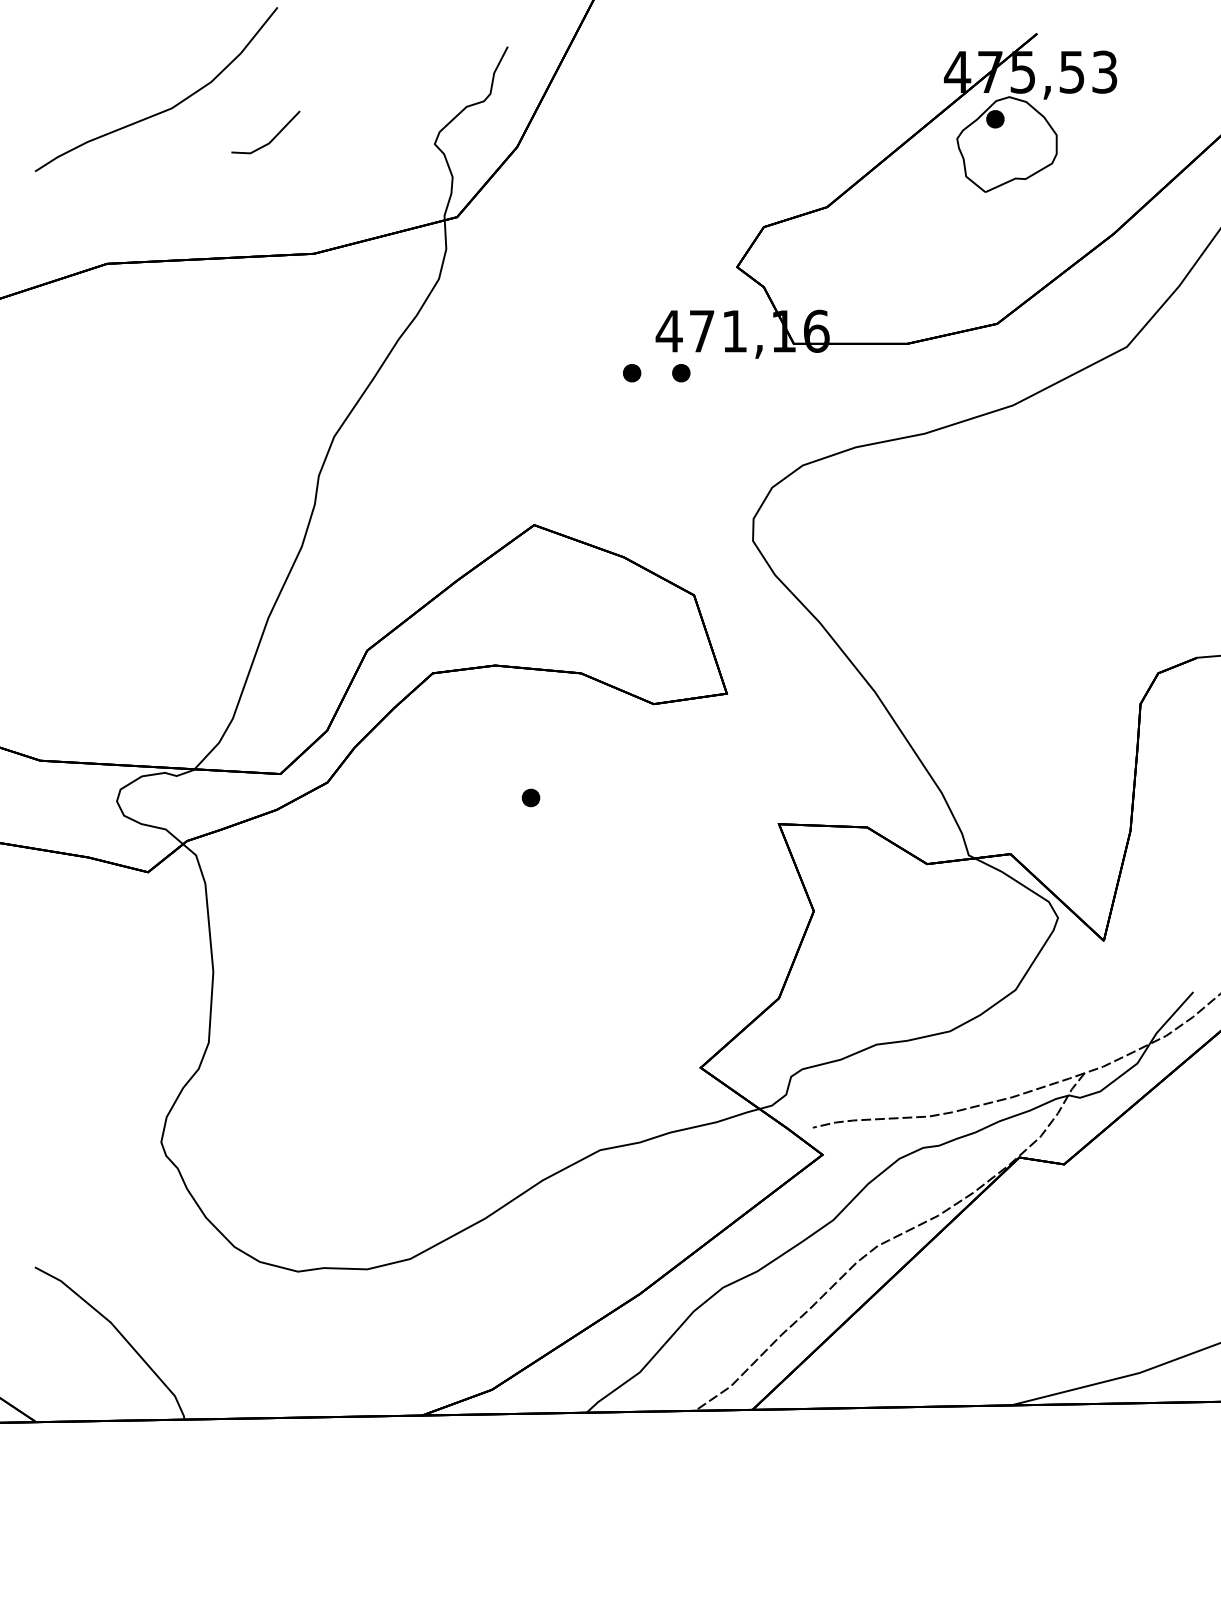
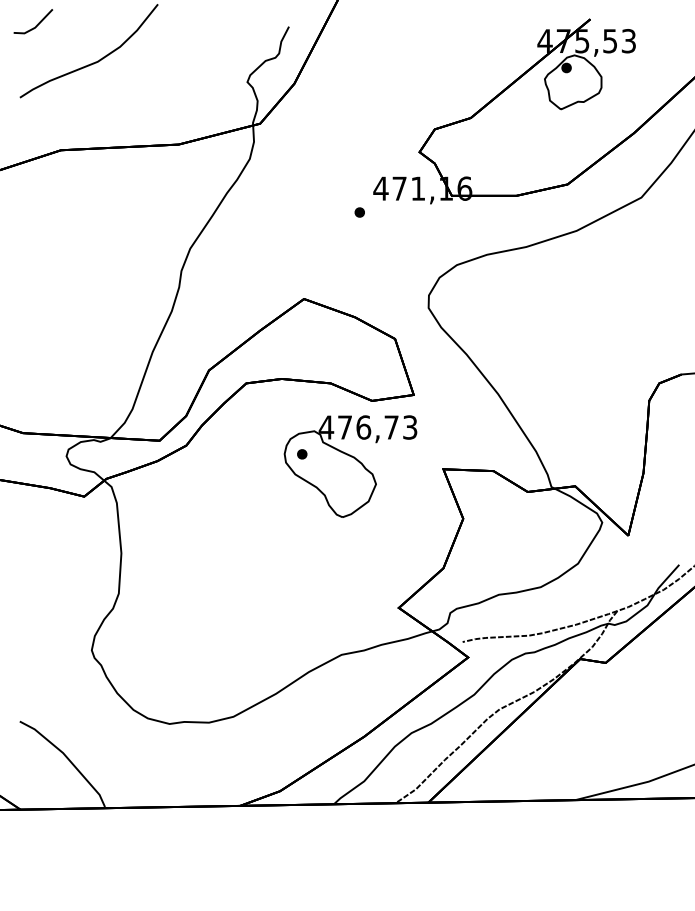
line: (271, 137) -> (36, 24), moved
part: (680, 373) -> (387, 212), removed
part: (615, 819) -> (350, 466), added

